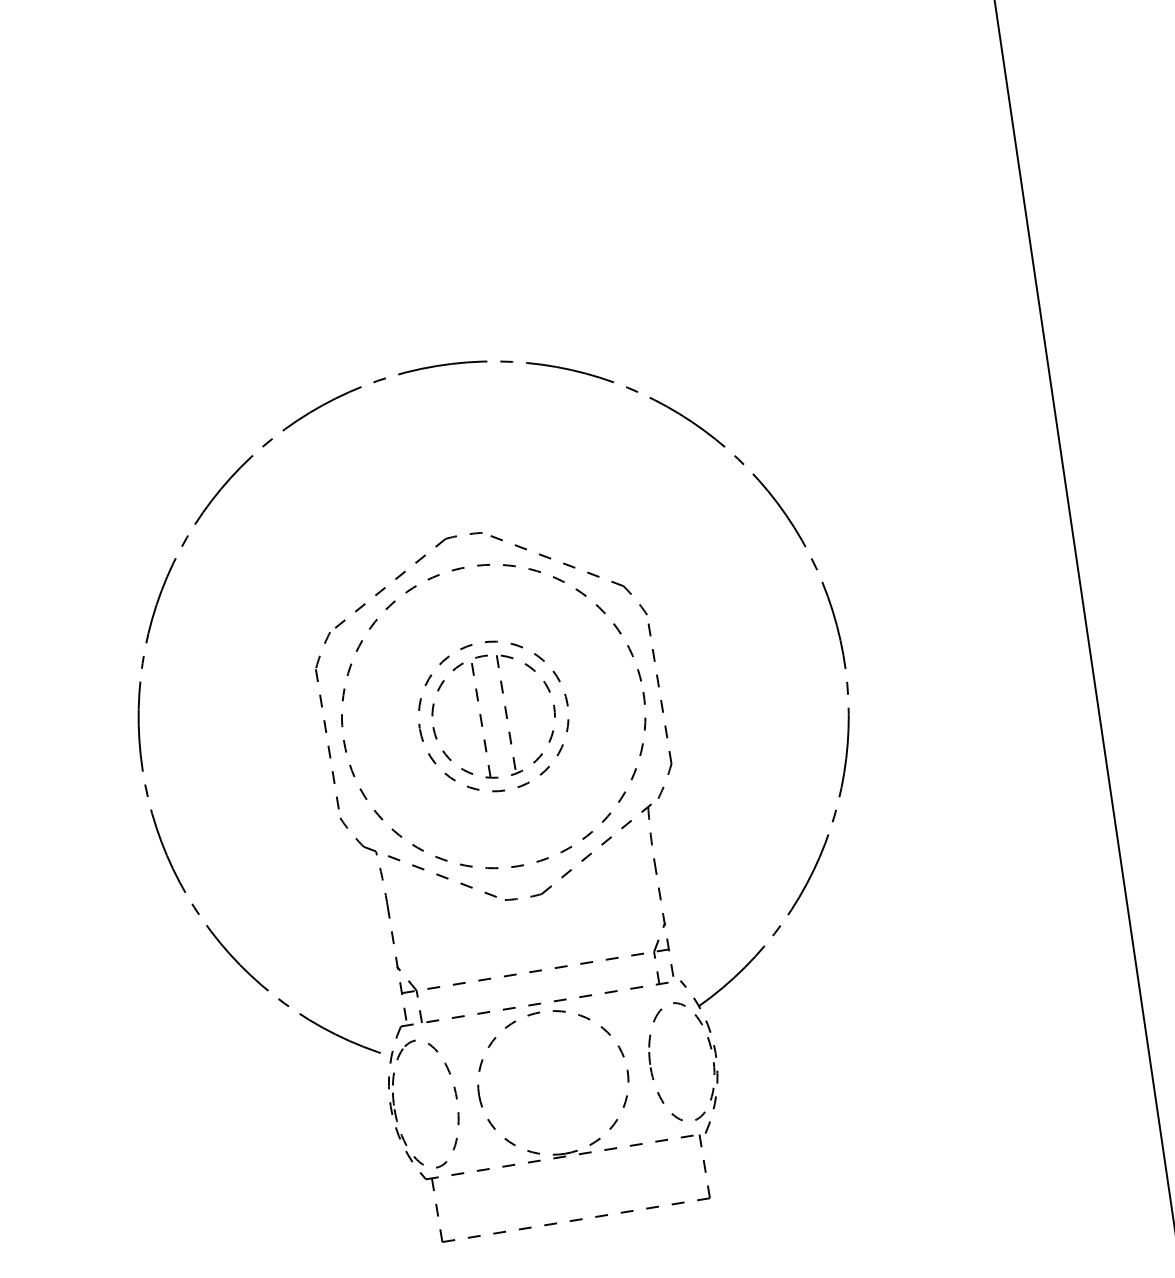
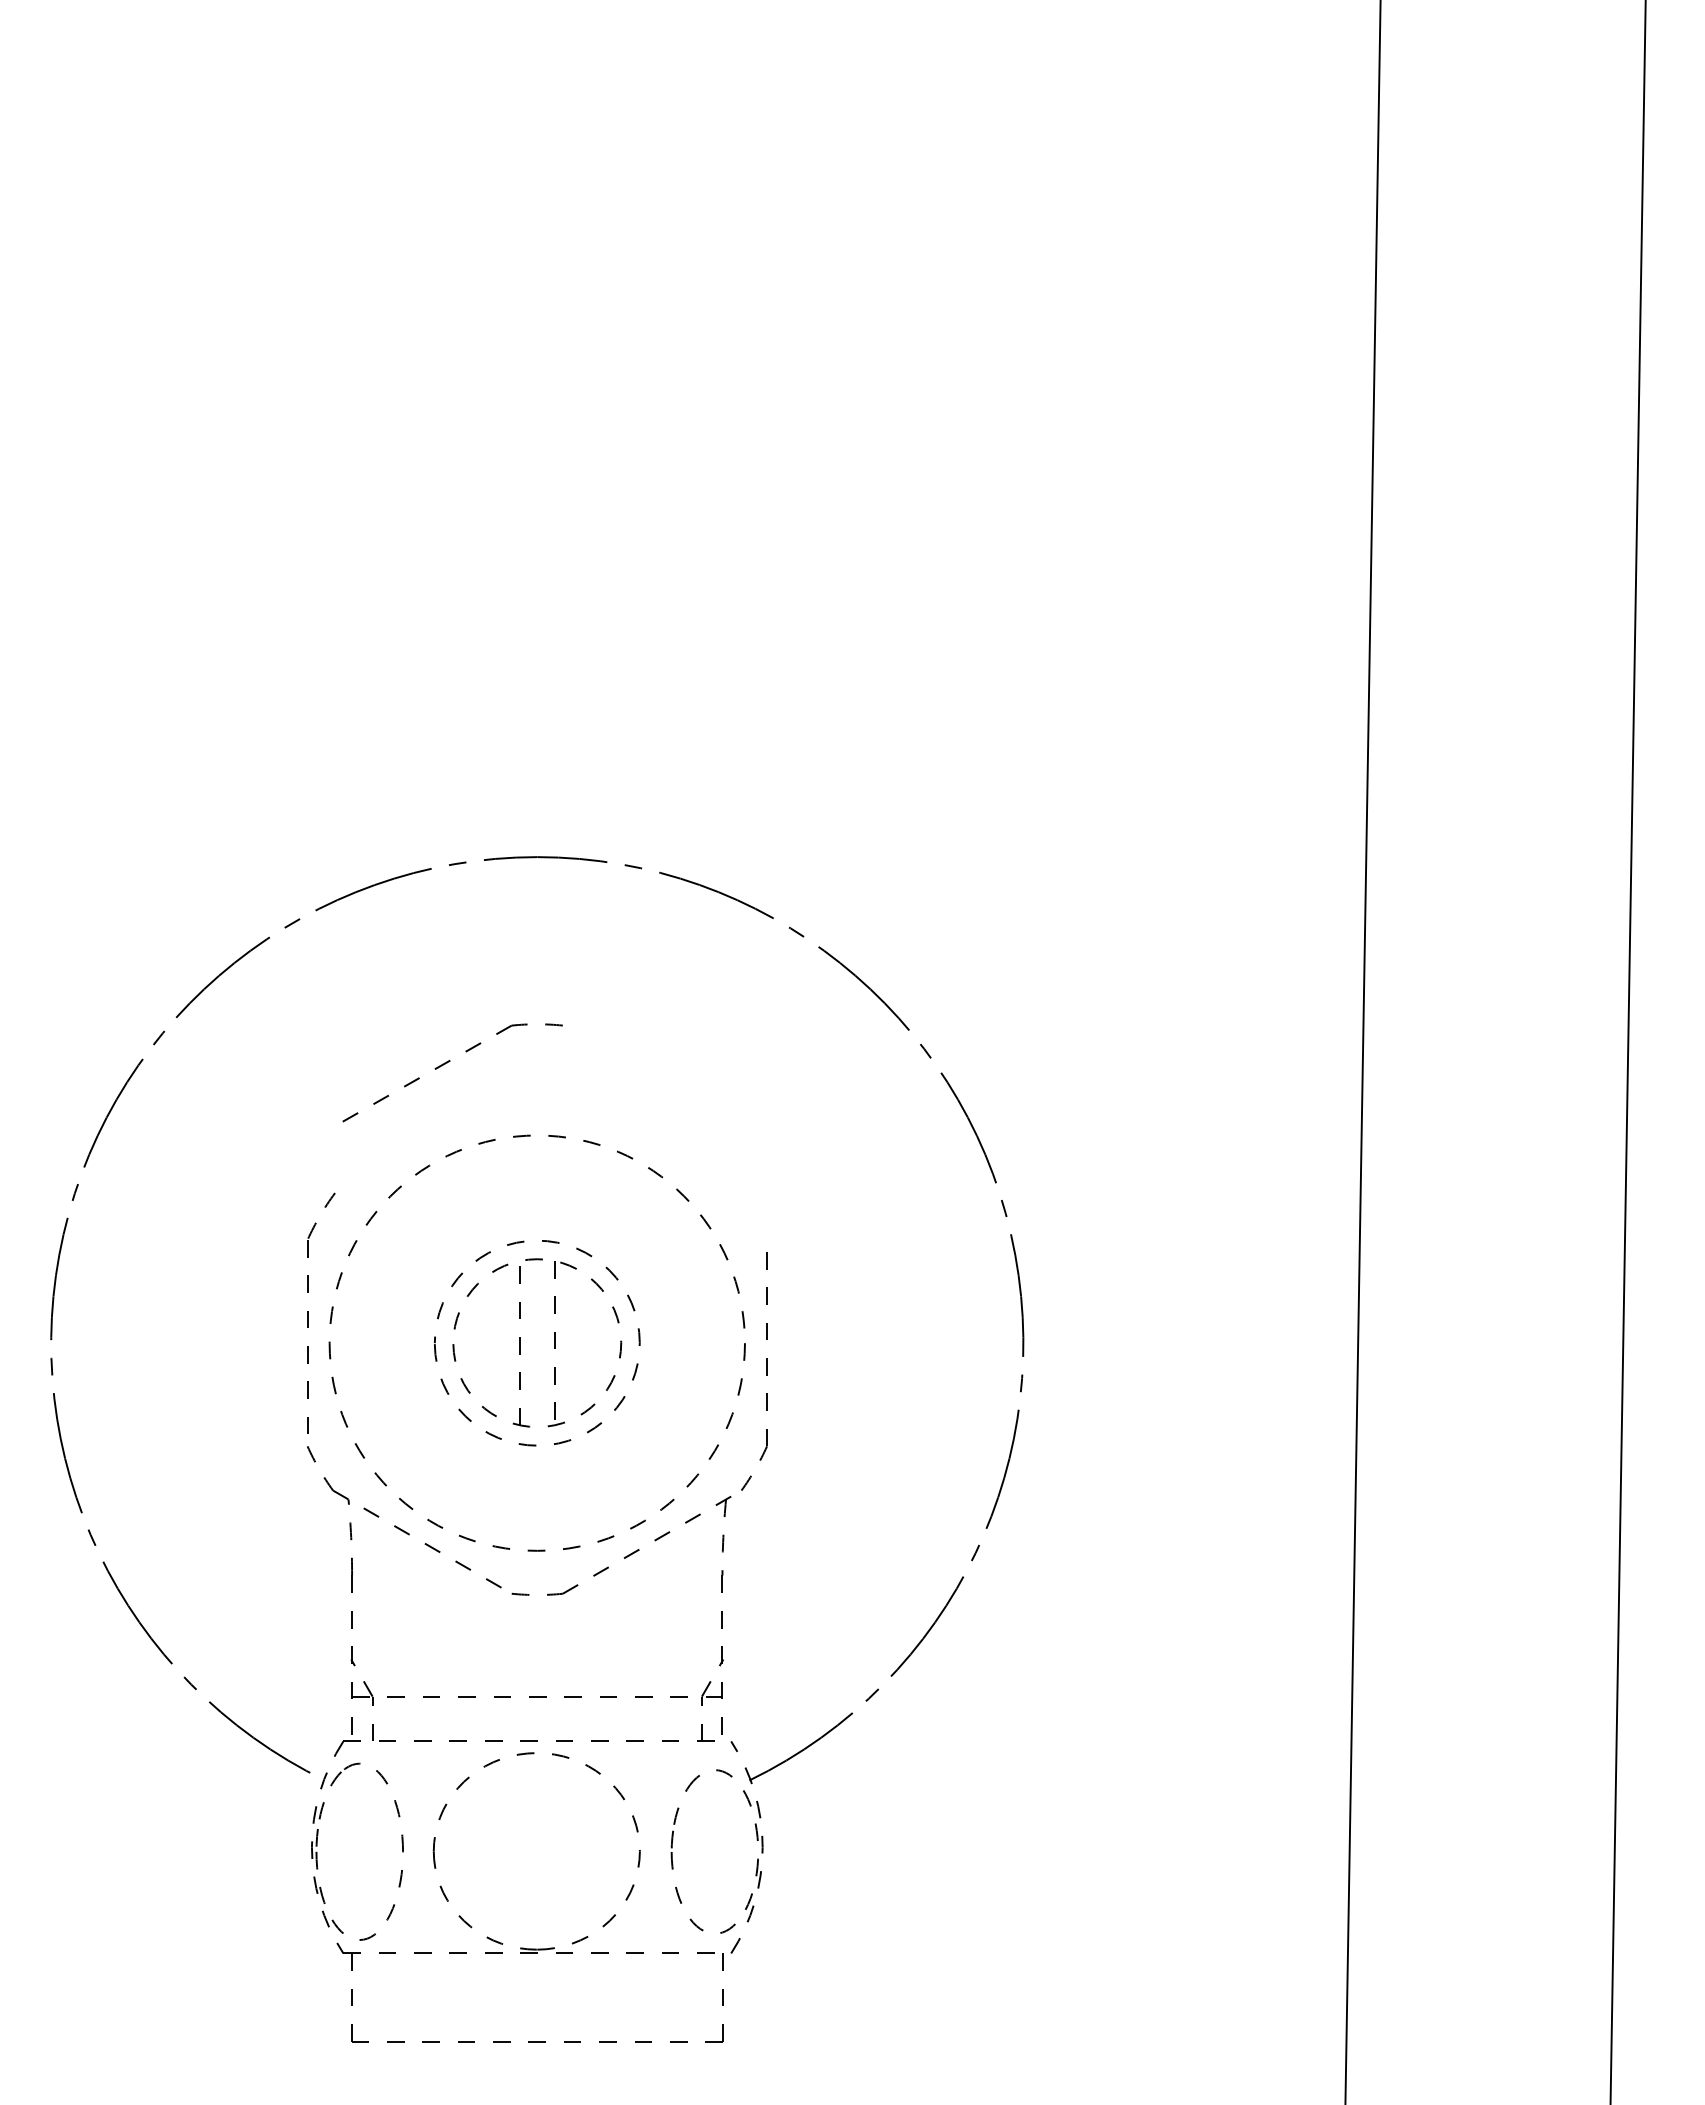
part: (572, 567) -> (676, 1159), removed
part: (403, 573) -> (447, 1063), moved

